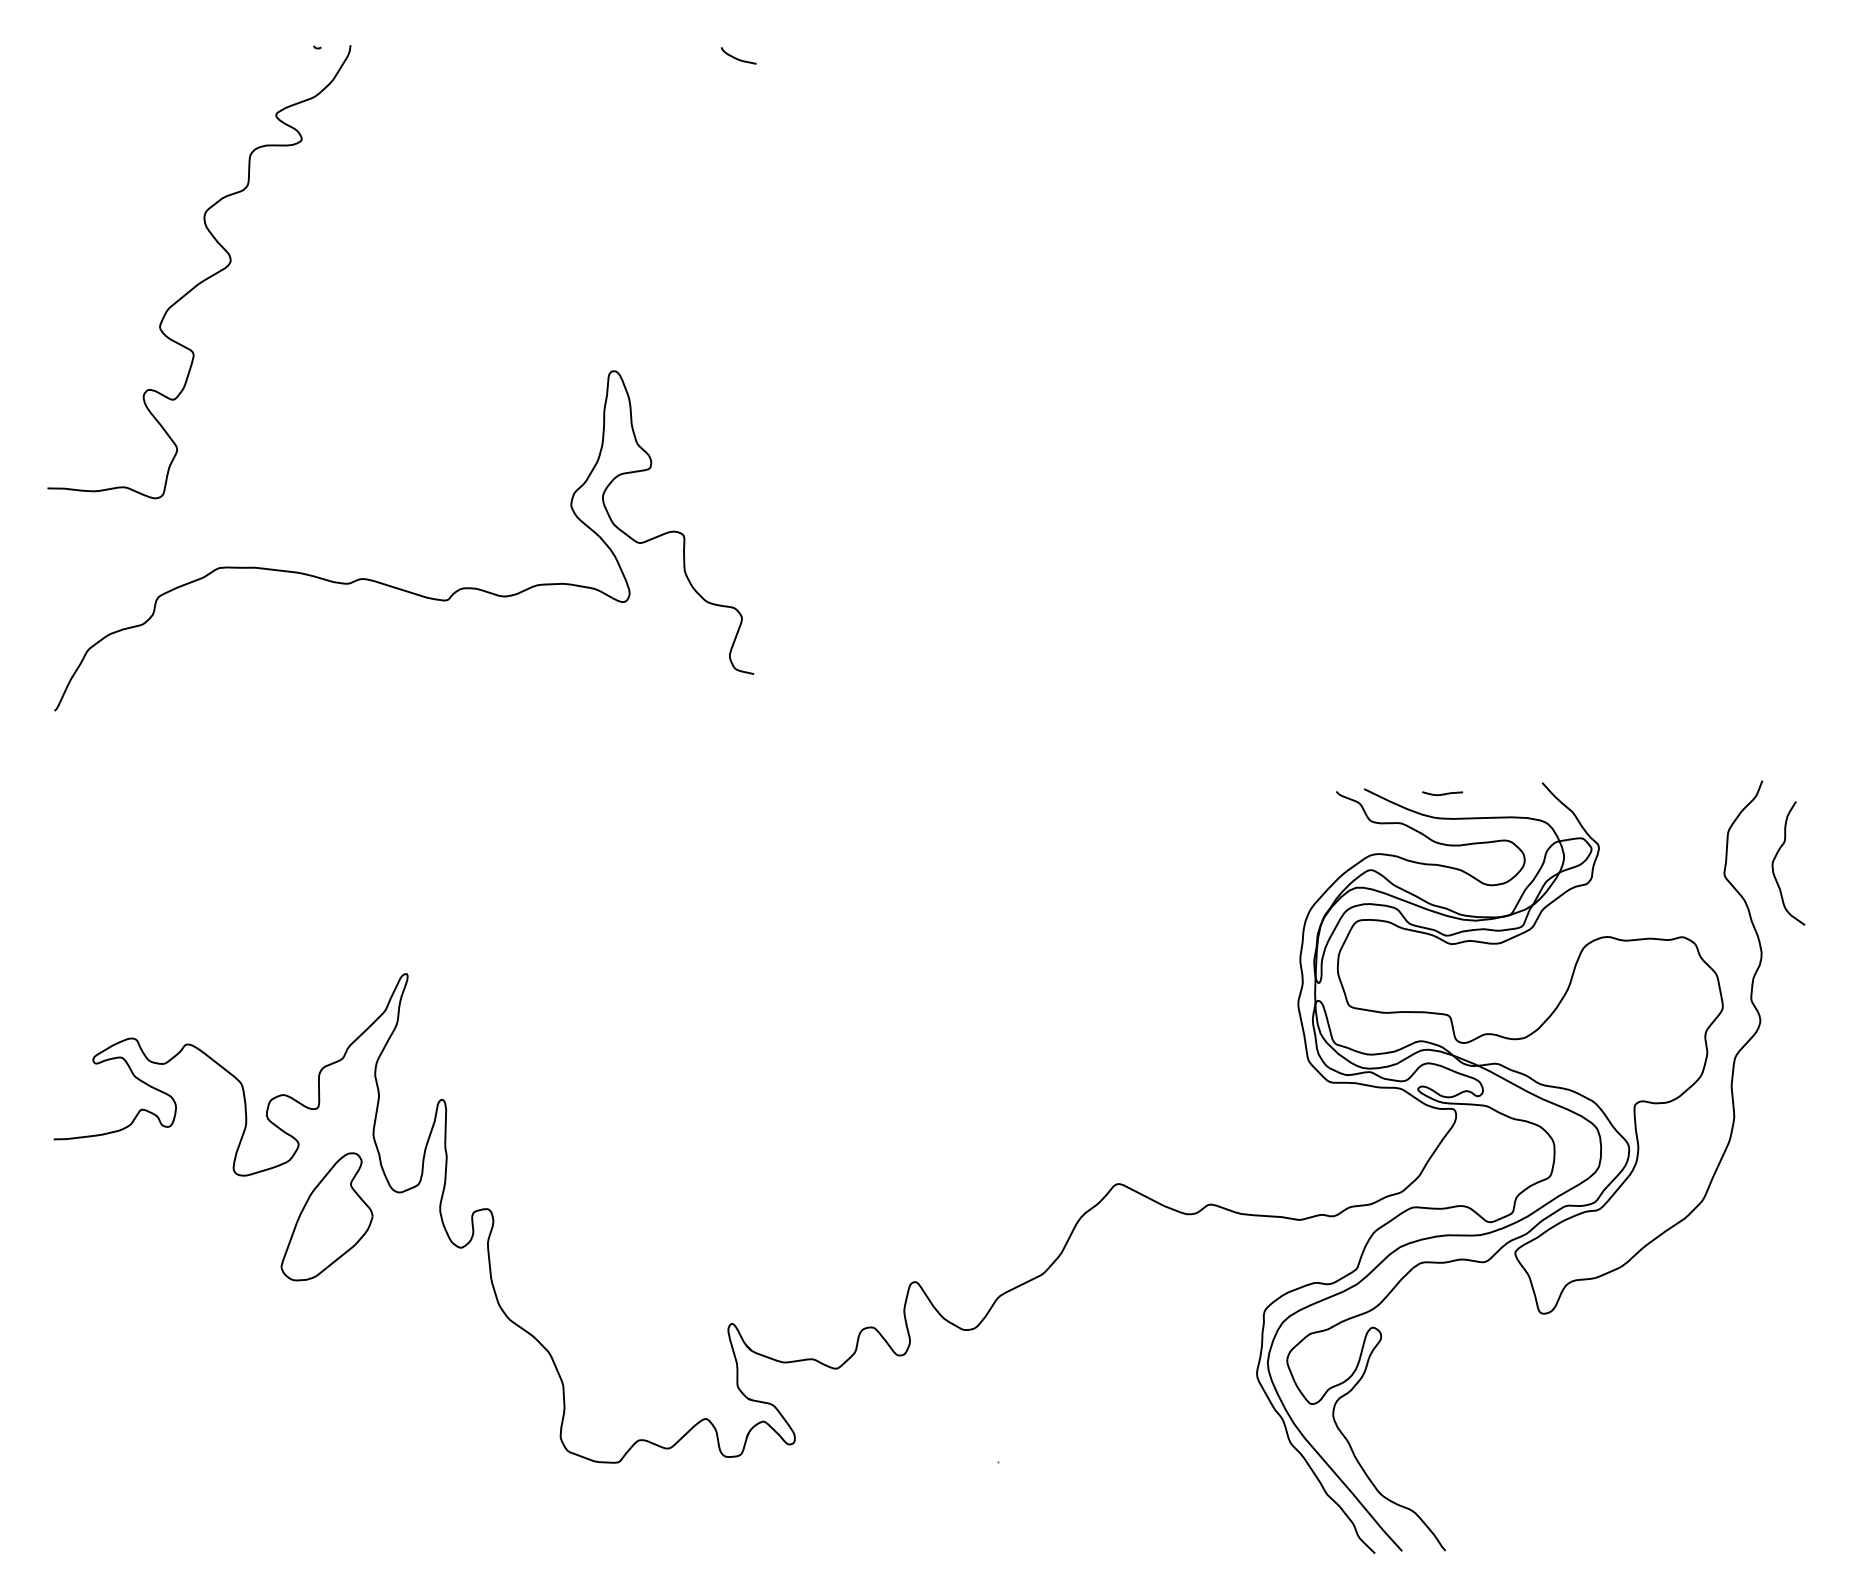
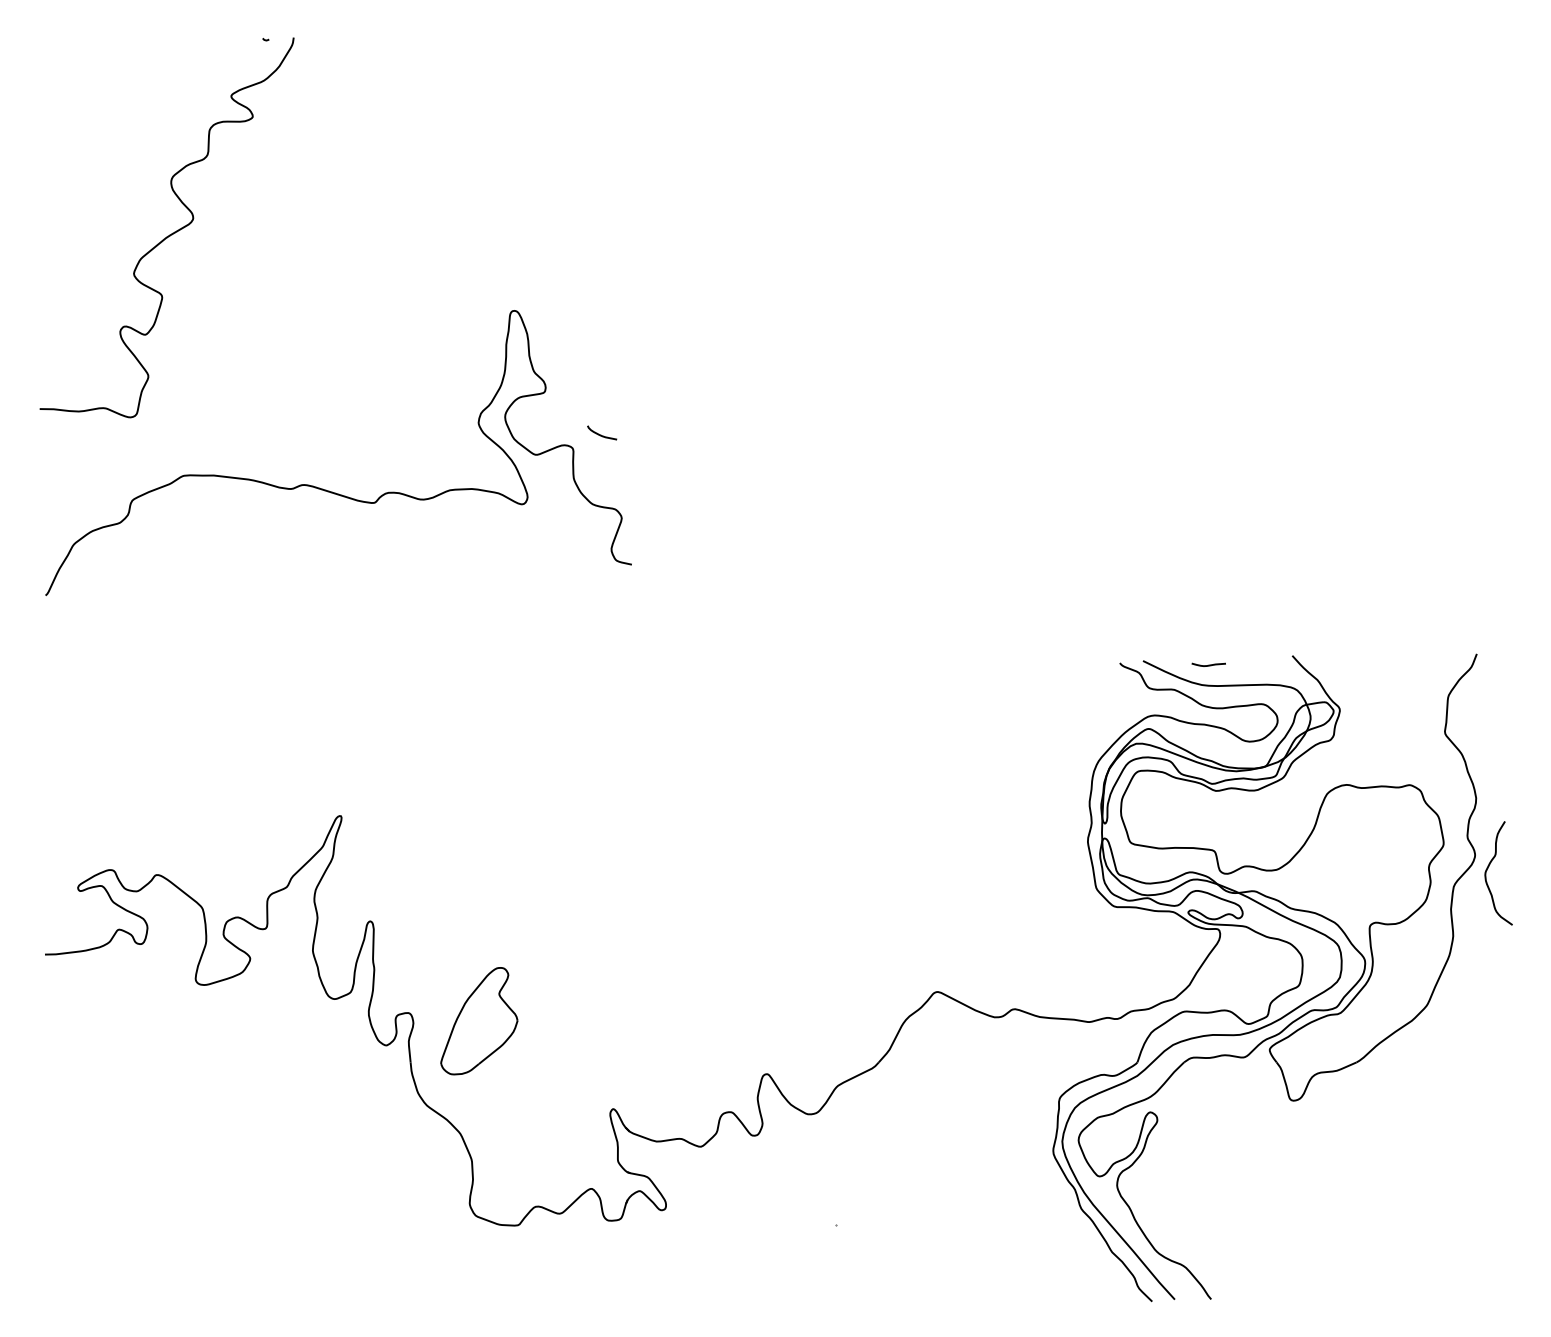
curve: (736, 57) -> (600, 434), moved
curve: (1776, 857) -> (1488, 868), moved
part: (326, 1216) -> (478, 1020), moved

